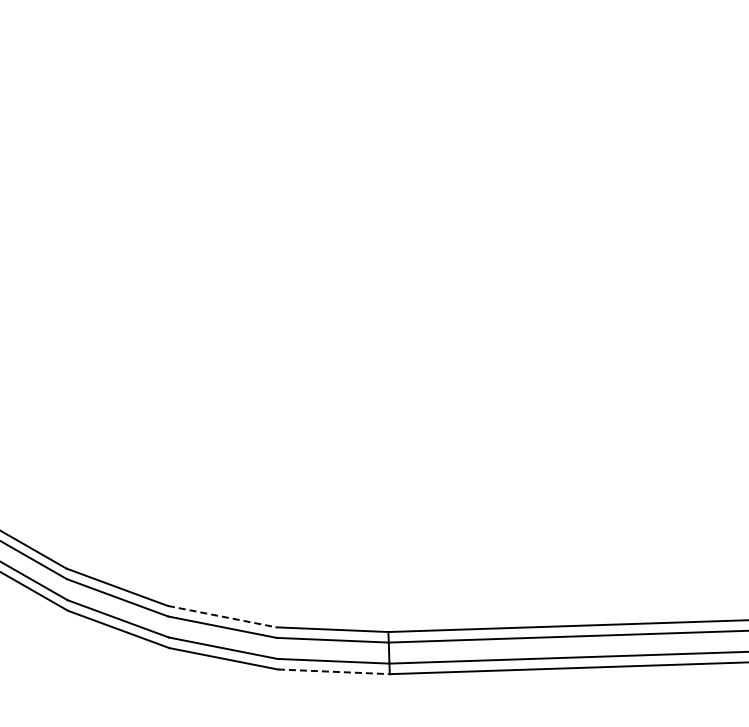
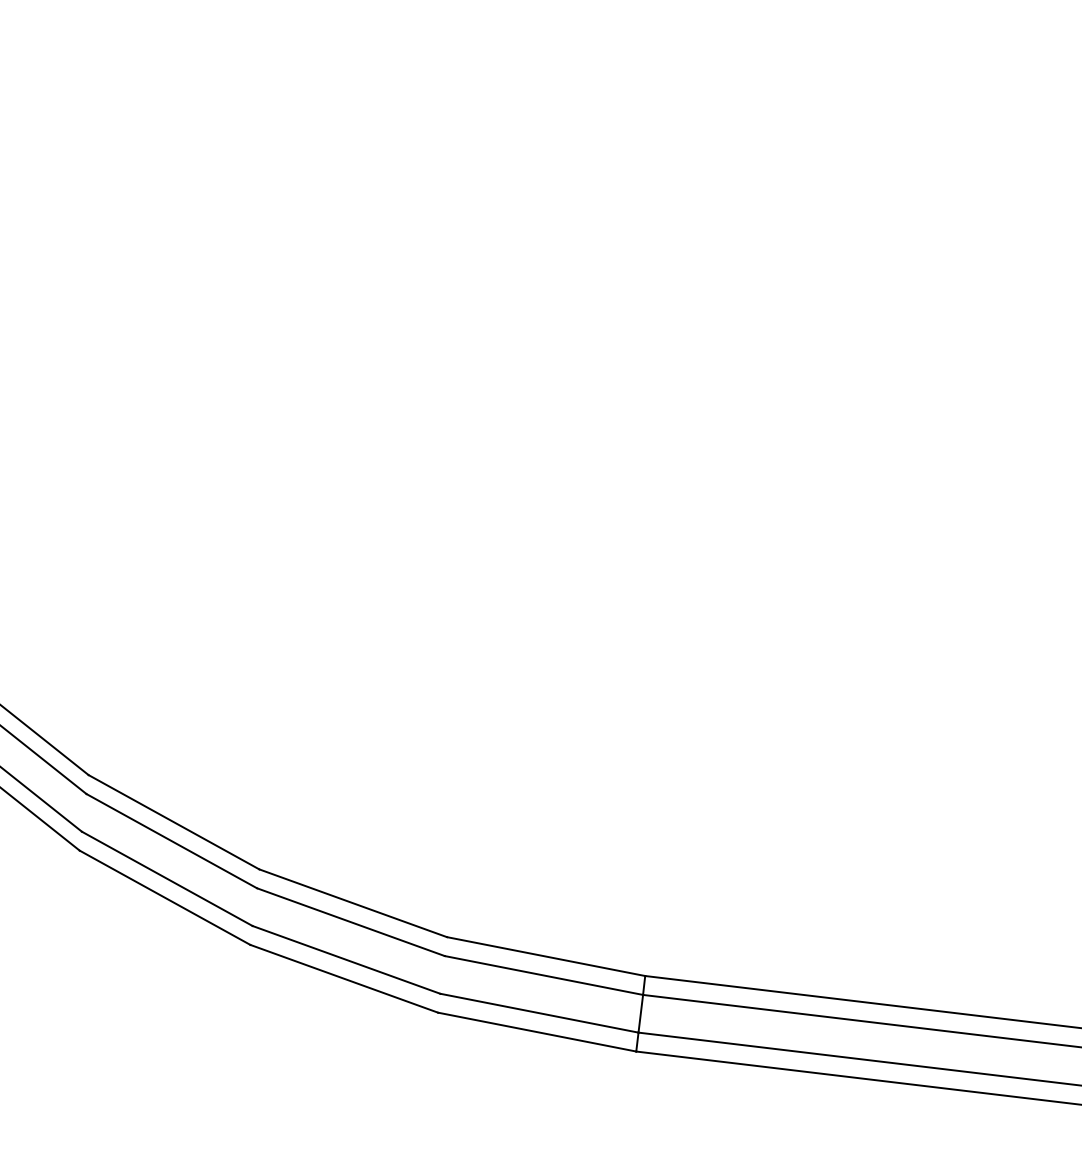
line: (222, 616) -> (353, 903), dashed -> solid
line: (333, 671) -> (536, 1031), dashed -> solid

